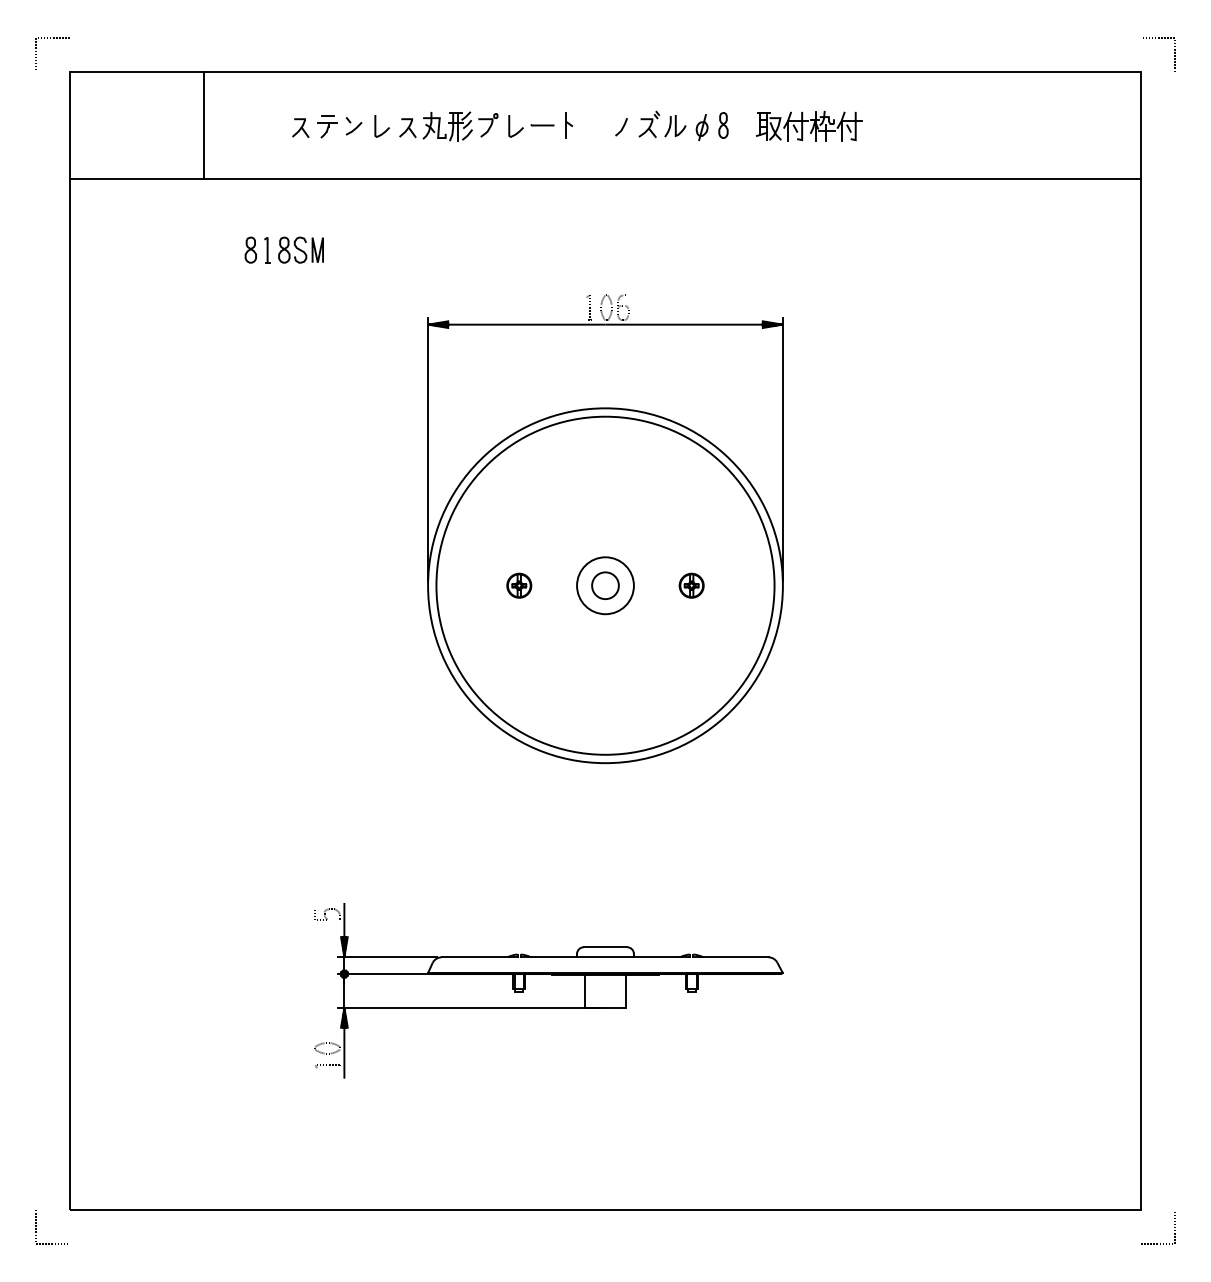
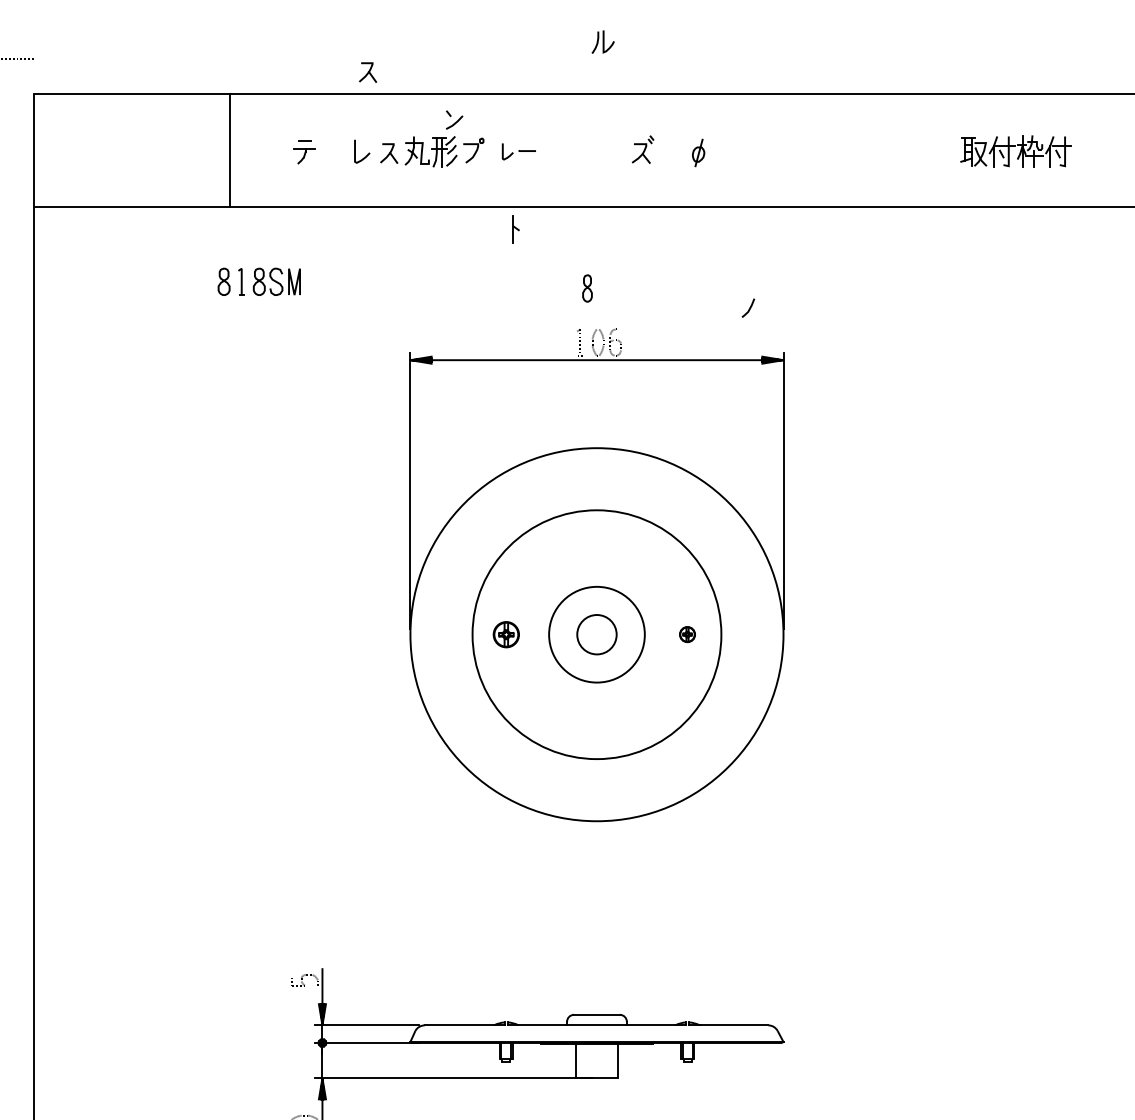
line: (203, 125) -> (230, 150), moved
part: (569, 125) -> (516, 229), moved
part: (723, 125) -> (587, 288), moved
part: (809, 125) -> (1016, 150), moved
part: (353, 126) -> (453, 120), moved
part: (531, 126) -> (519, 151), size x0.7
part: (675, 126) -> (603, 42), moved
part: (300, 127) -> (367, 71), moved
line: (622, 127) -> (749, 308), moved
circle: (605, 585) -> (596, 634), size x0.7
circle: (605, 585) -> (596, 634), size x1.4
circle: (605, 585) -> (596, 634), size x1.6
part: (691, 585) -> (687, 634), size x0.6

